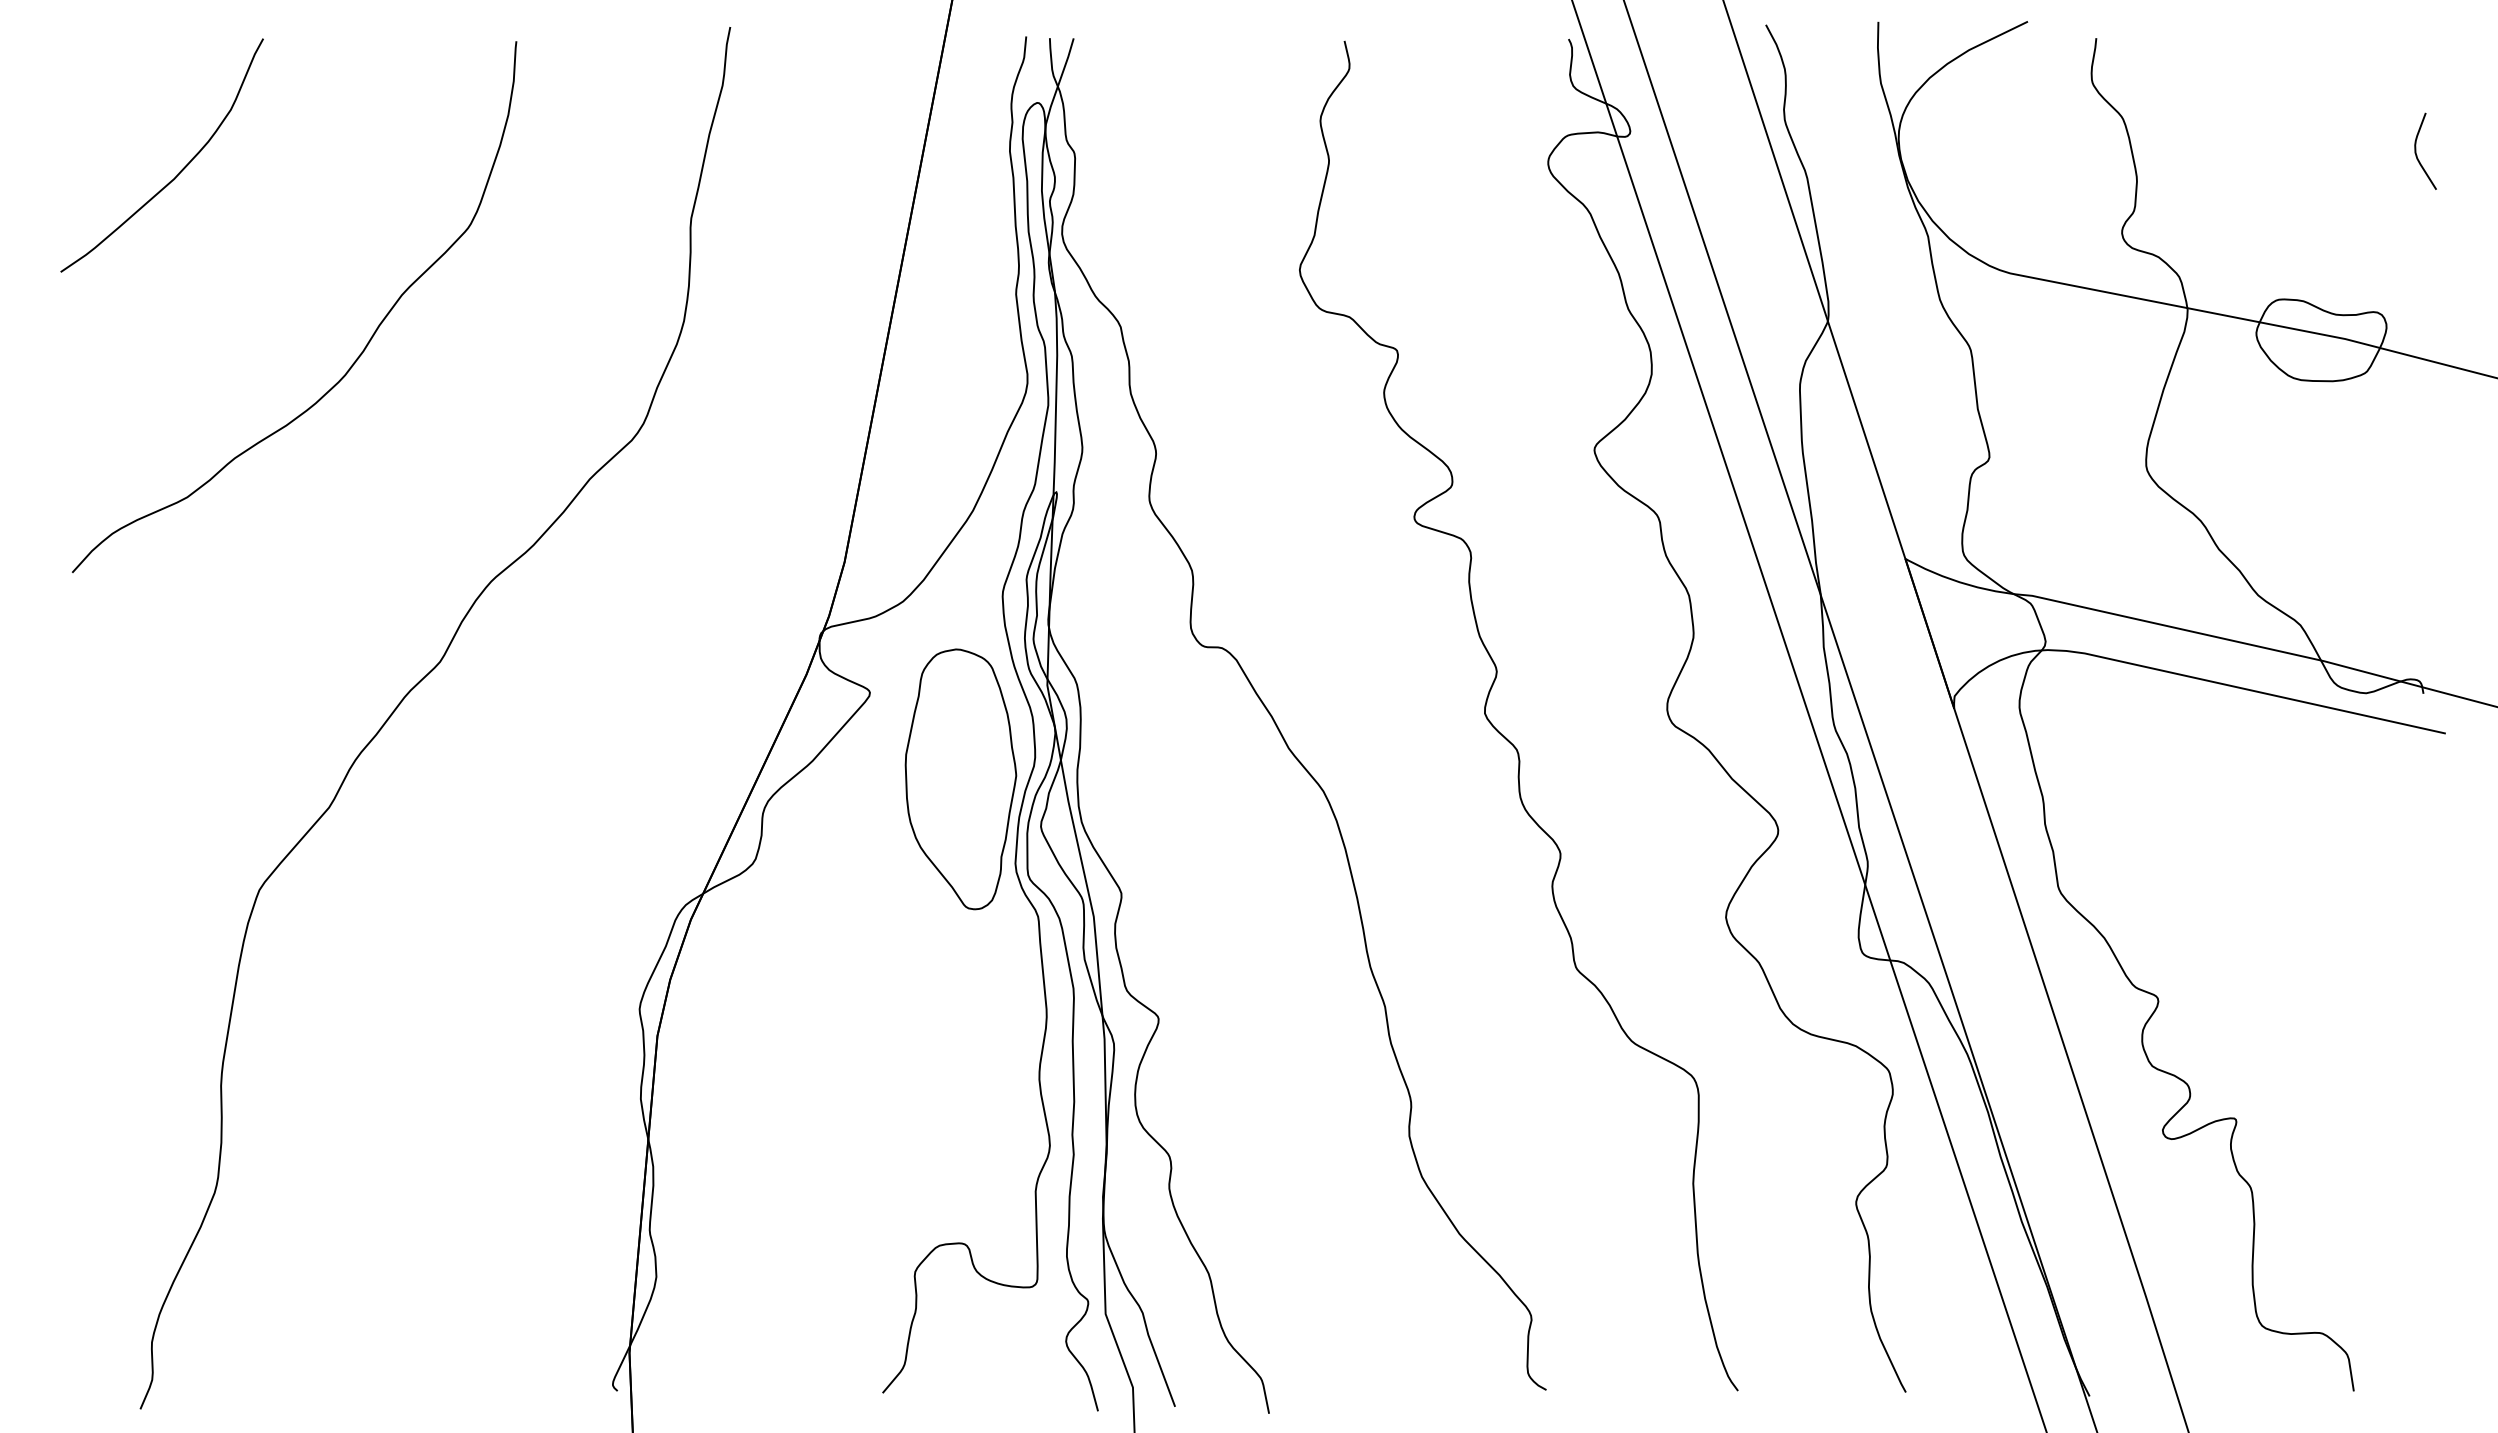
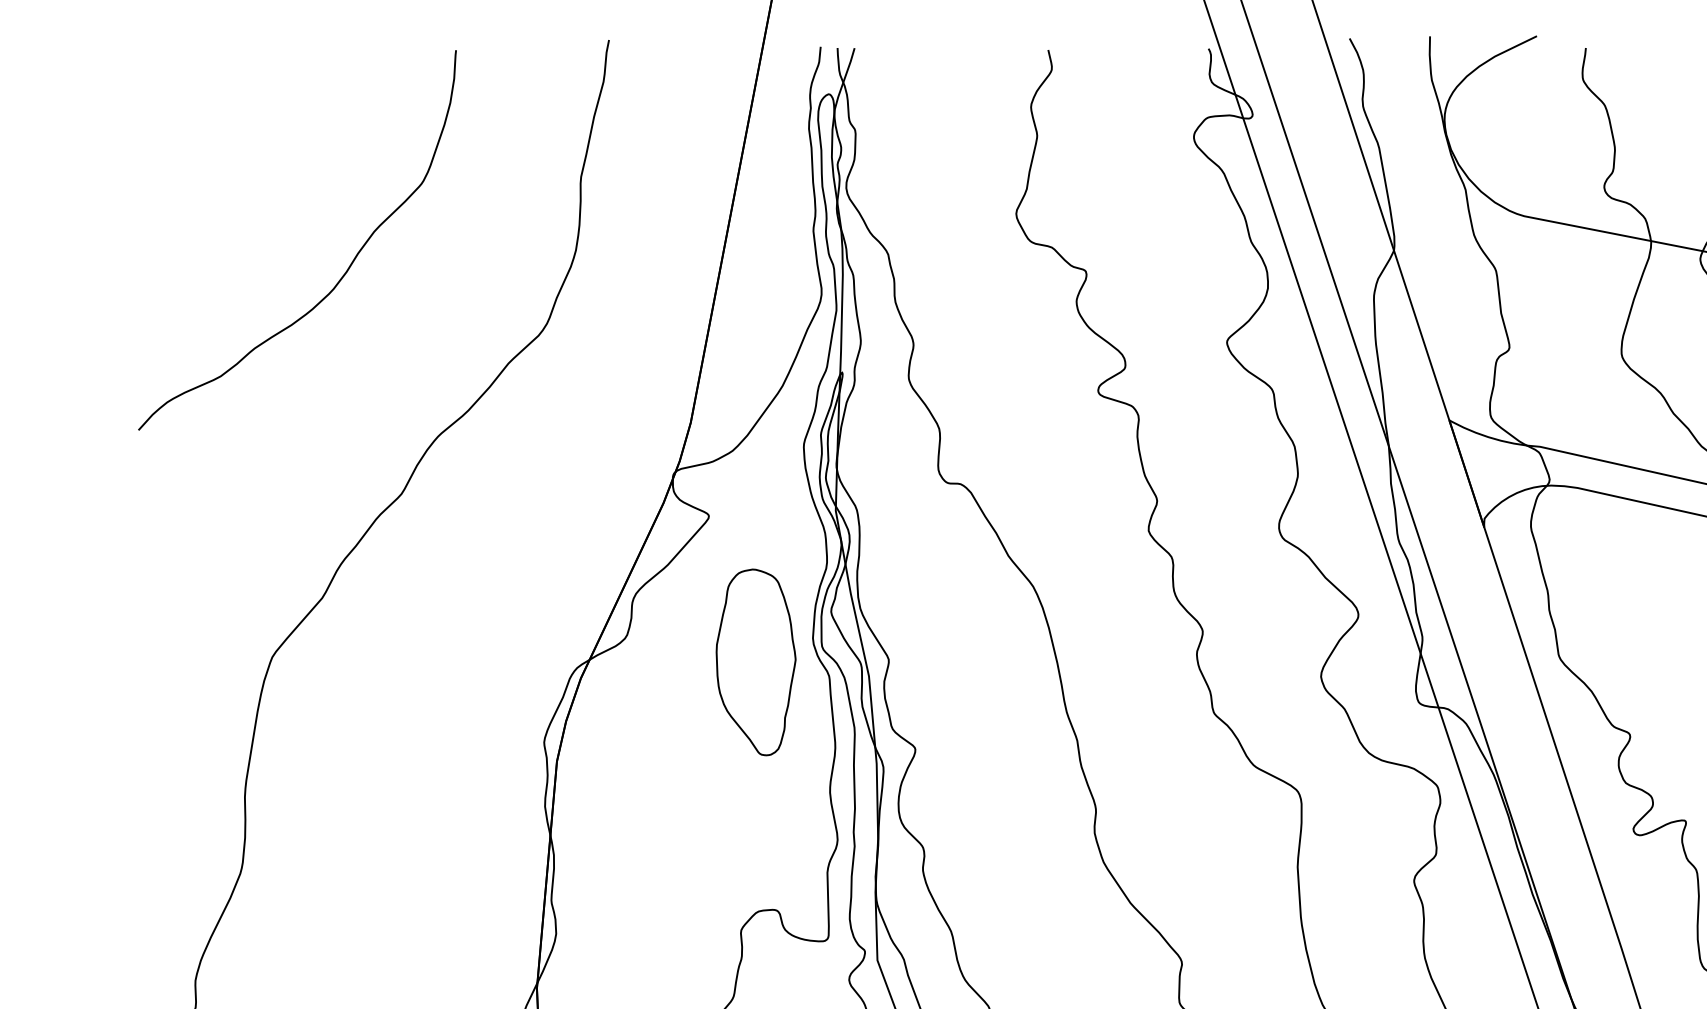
curve: (179, 171) -> (215, 143), removed
part: (960, 779) -> (755, 662), moved

